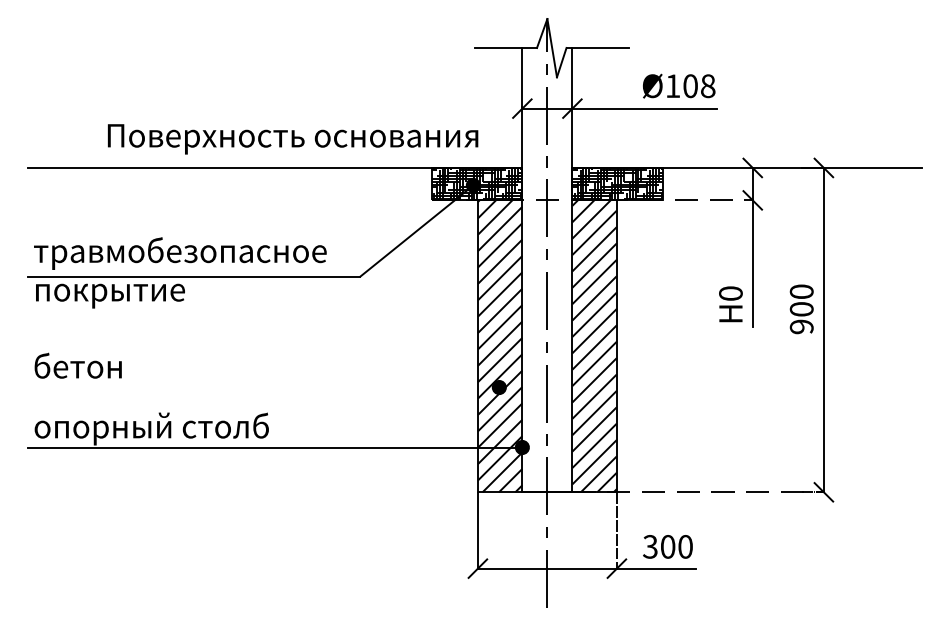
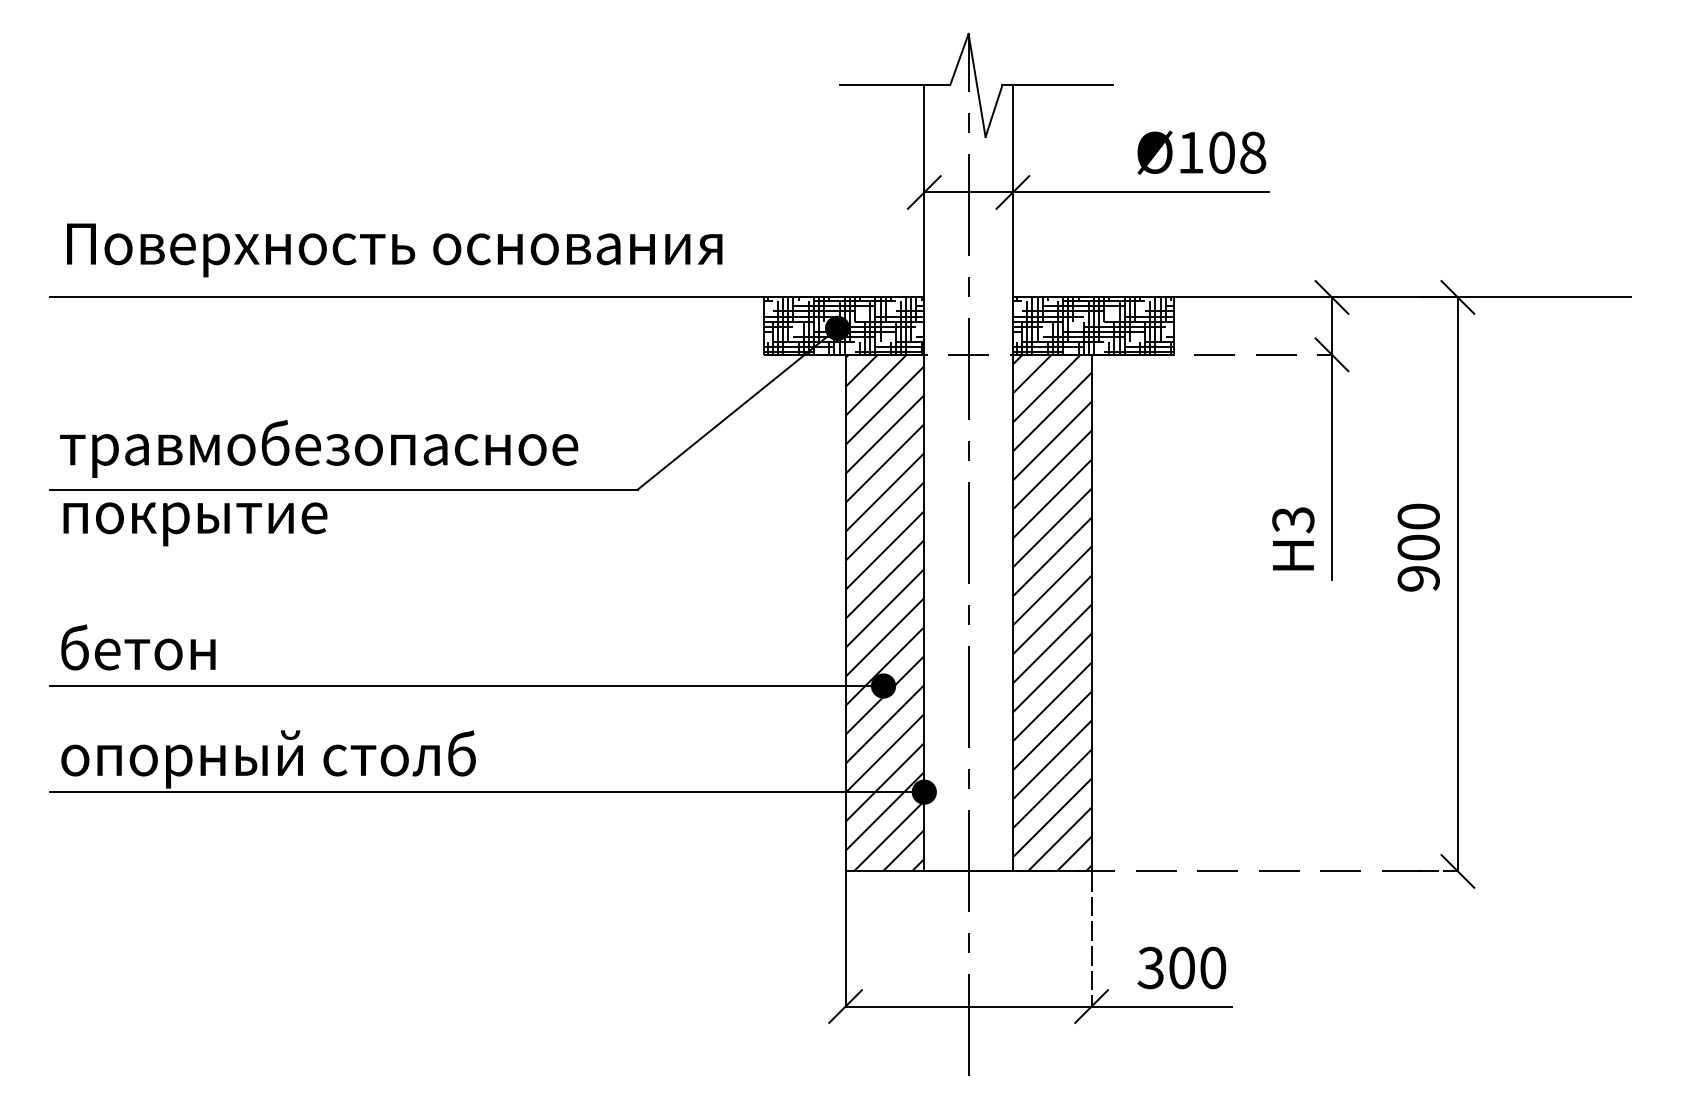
text: (293, 139) -> (395, 250), moved
text: (730, 293) -> (1292, 519), H0 -> H3
line: (265, 387) -> (469, 685), added

